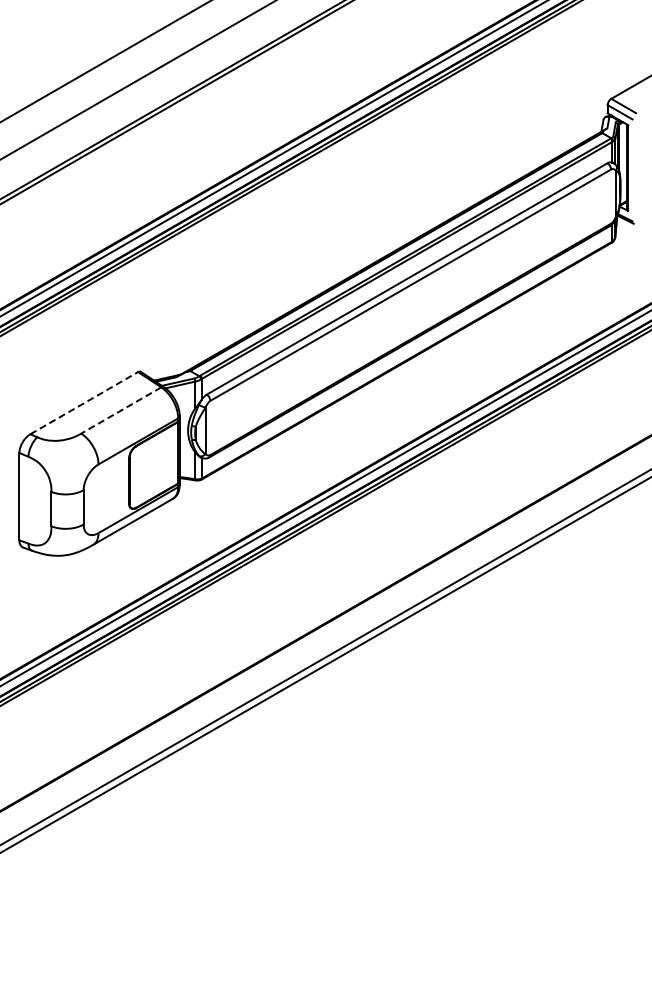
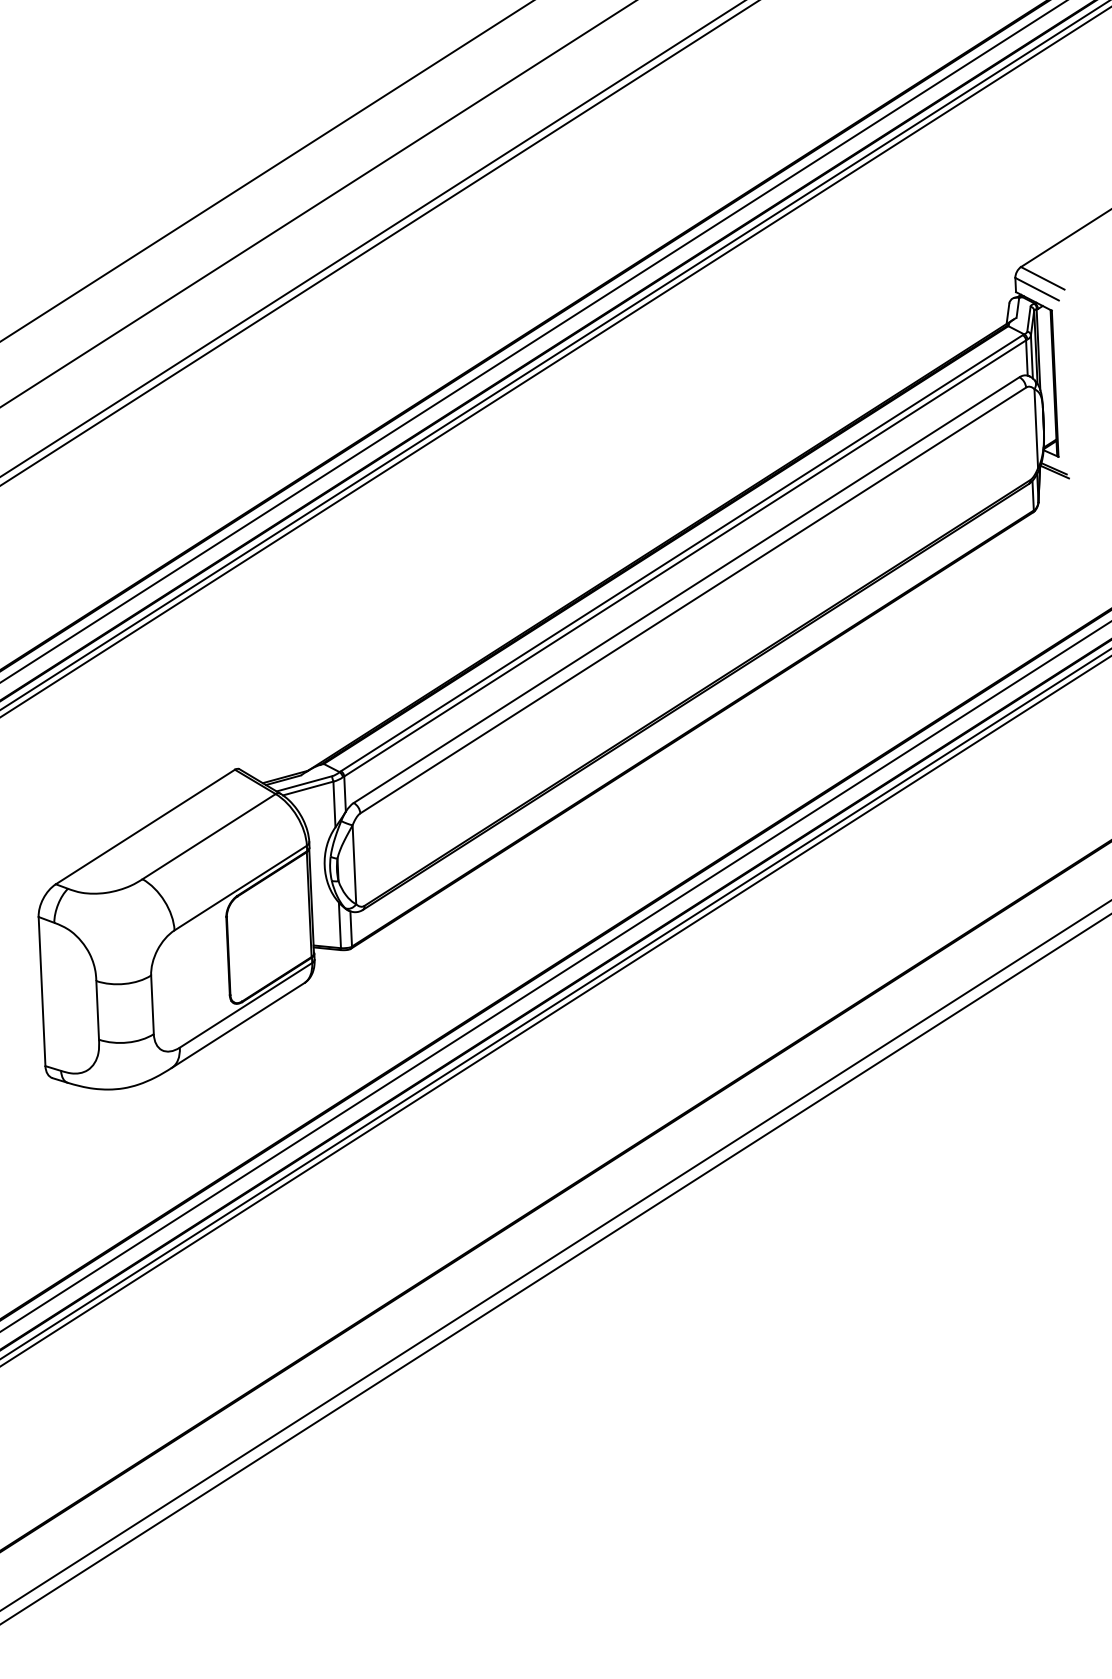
line: (84, 402) -> (145, 825), dashed -> solid
line: (120, 410) -> (207, 836), dashed -> solid

